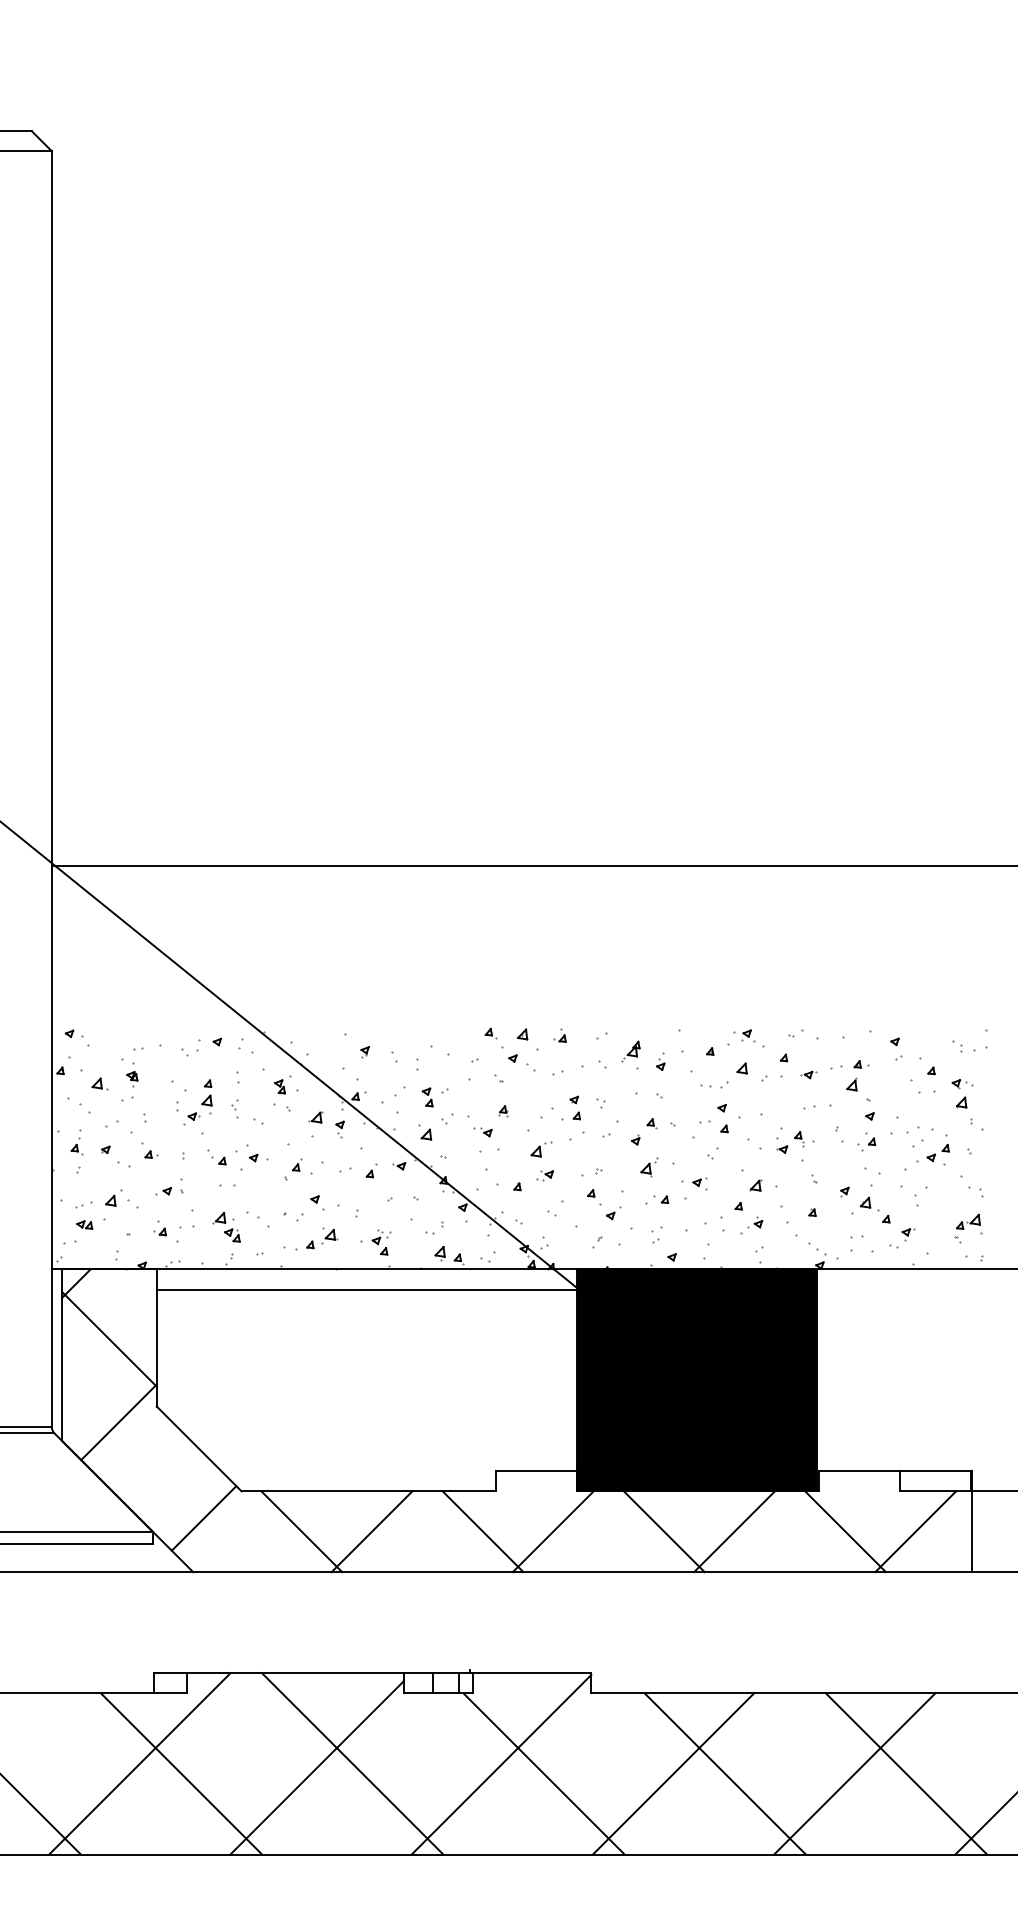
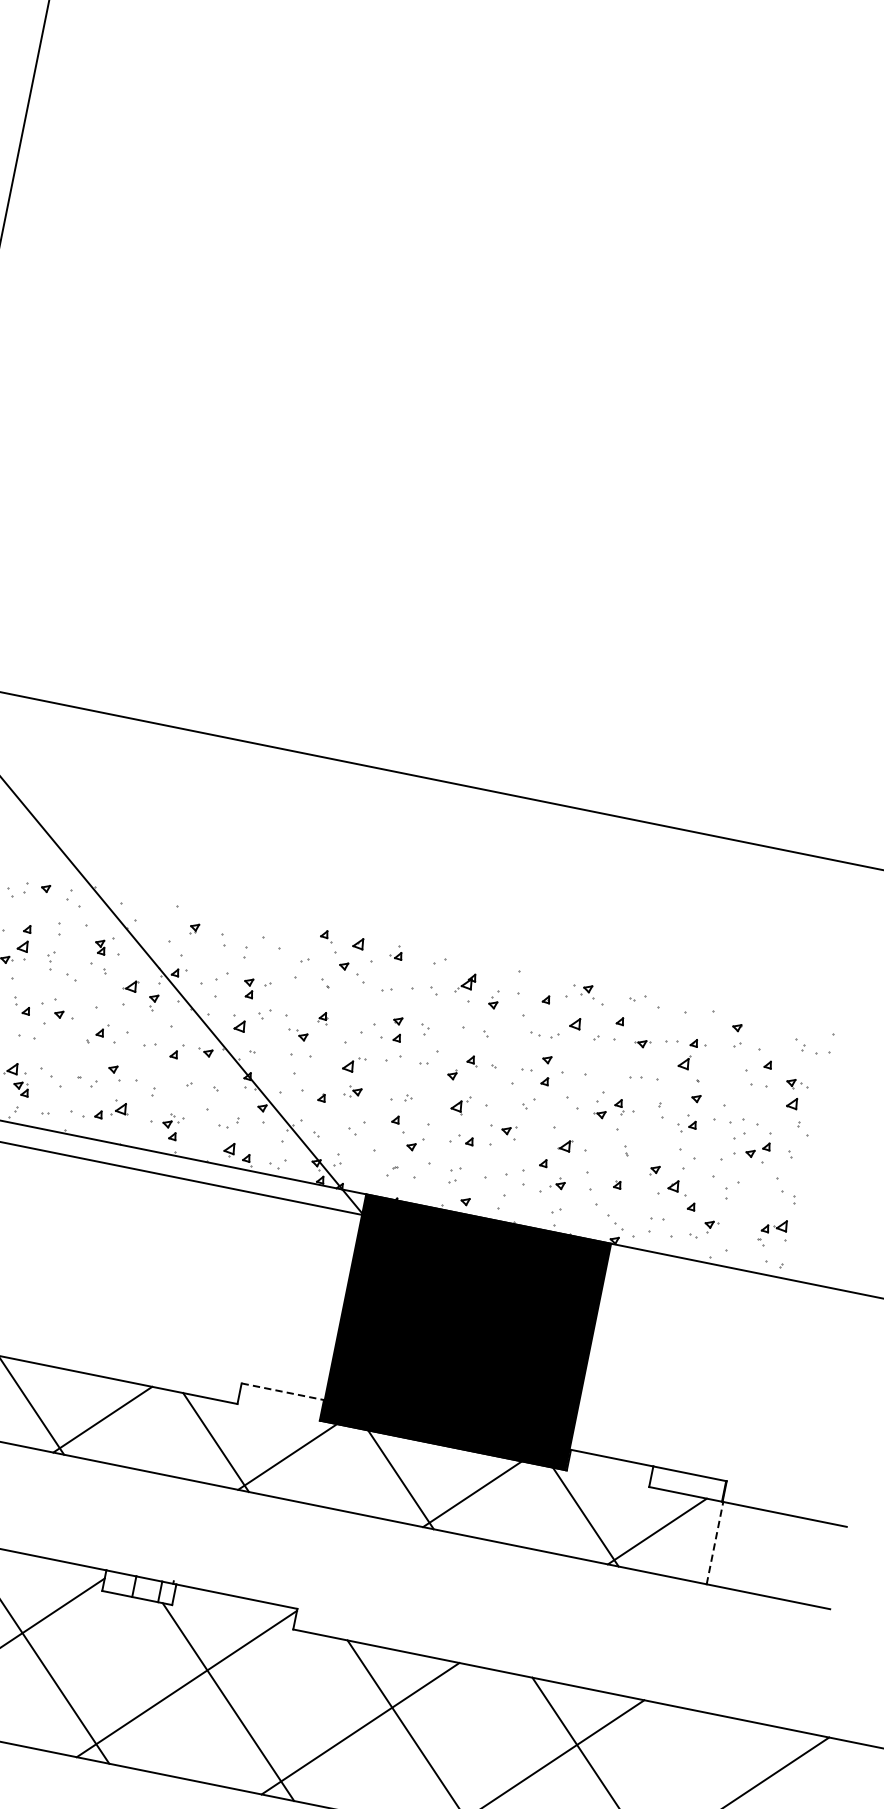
line: (536, 1471) -> (282, 1392), solid -> dashed
line: (972, 1531) -> (715, 1542), solid -> dashed

